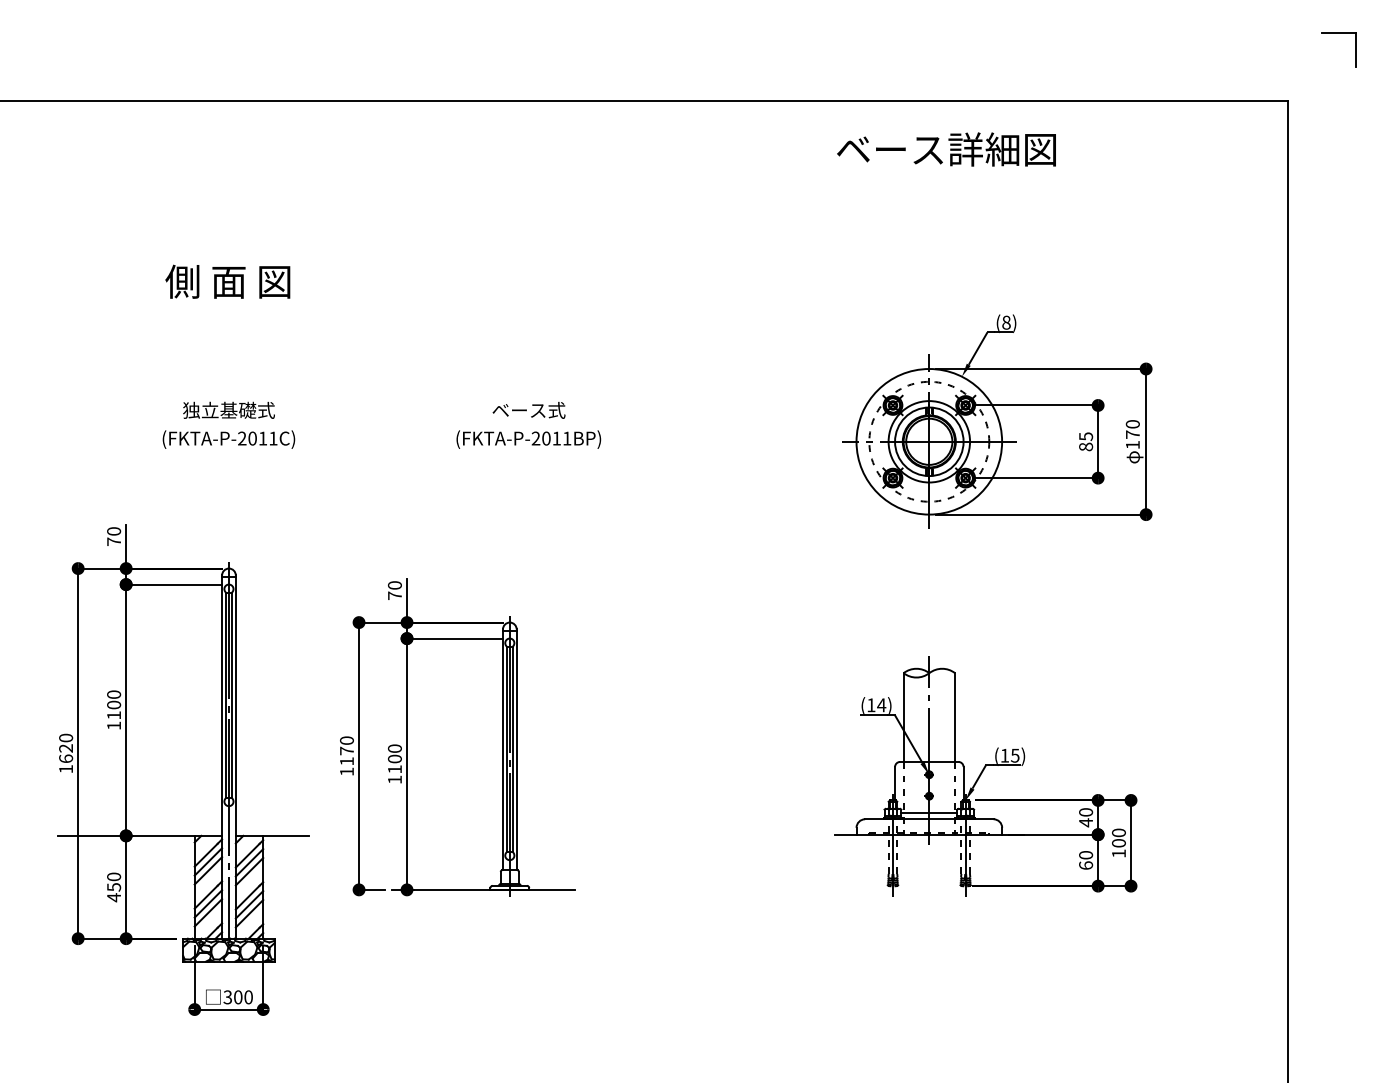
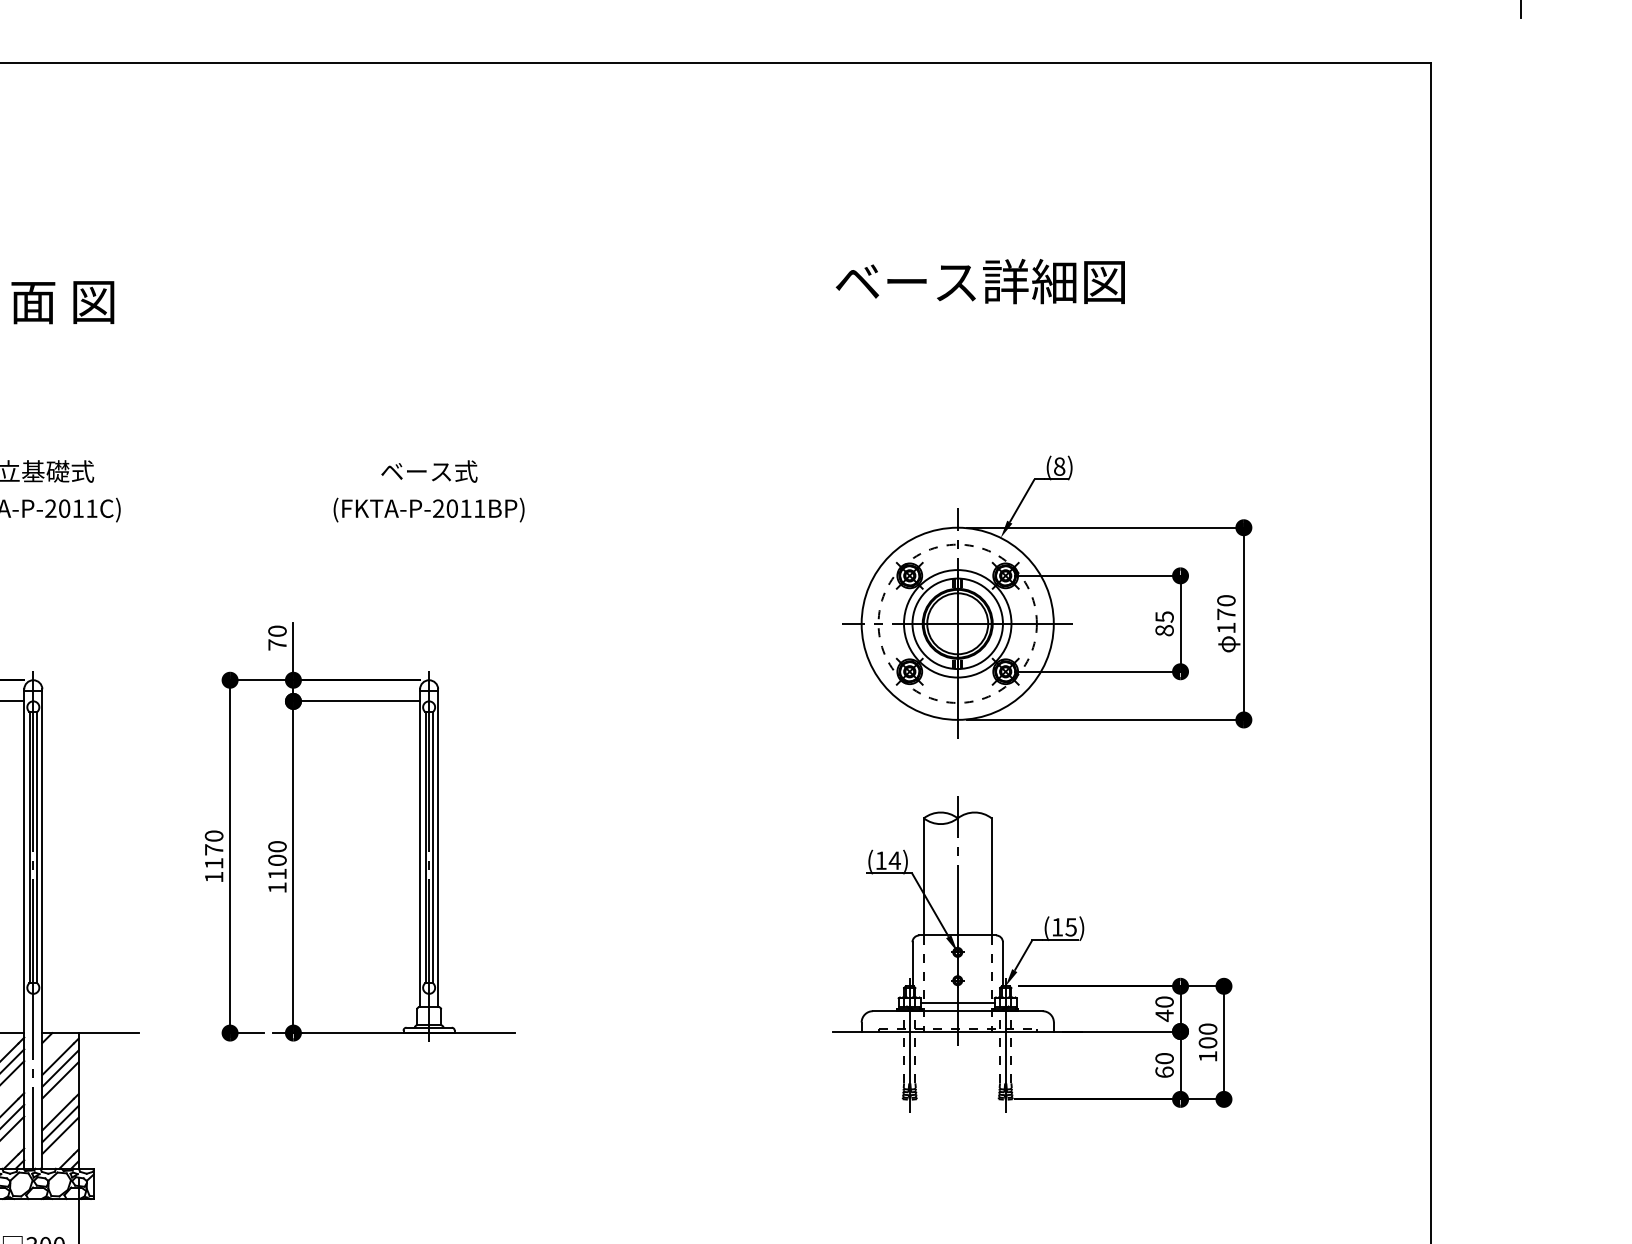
text: (946, 149) -> (980, 281), moved
part: (997, 421) -> (1047, 597), moved
part: (457, 737) -> (360, 831), moved

